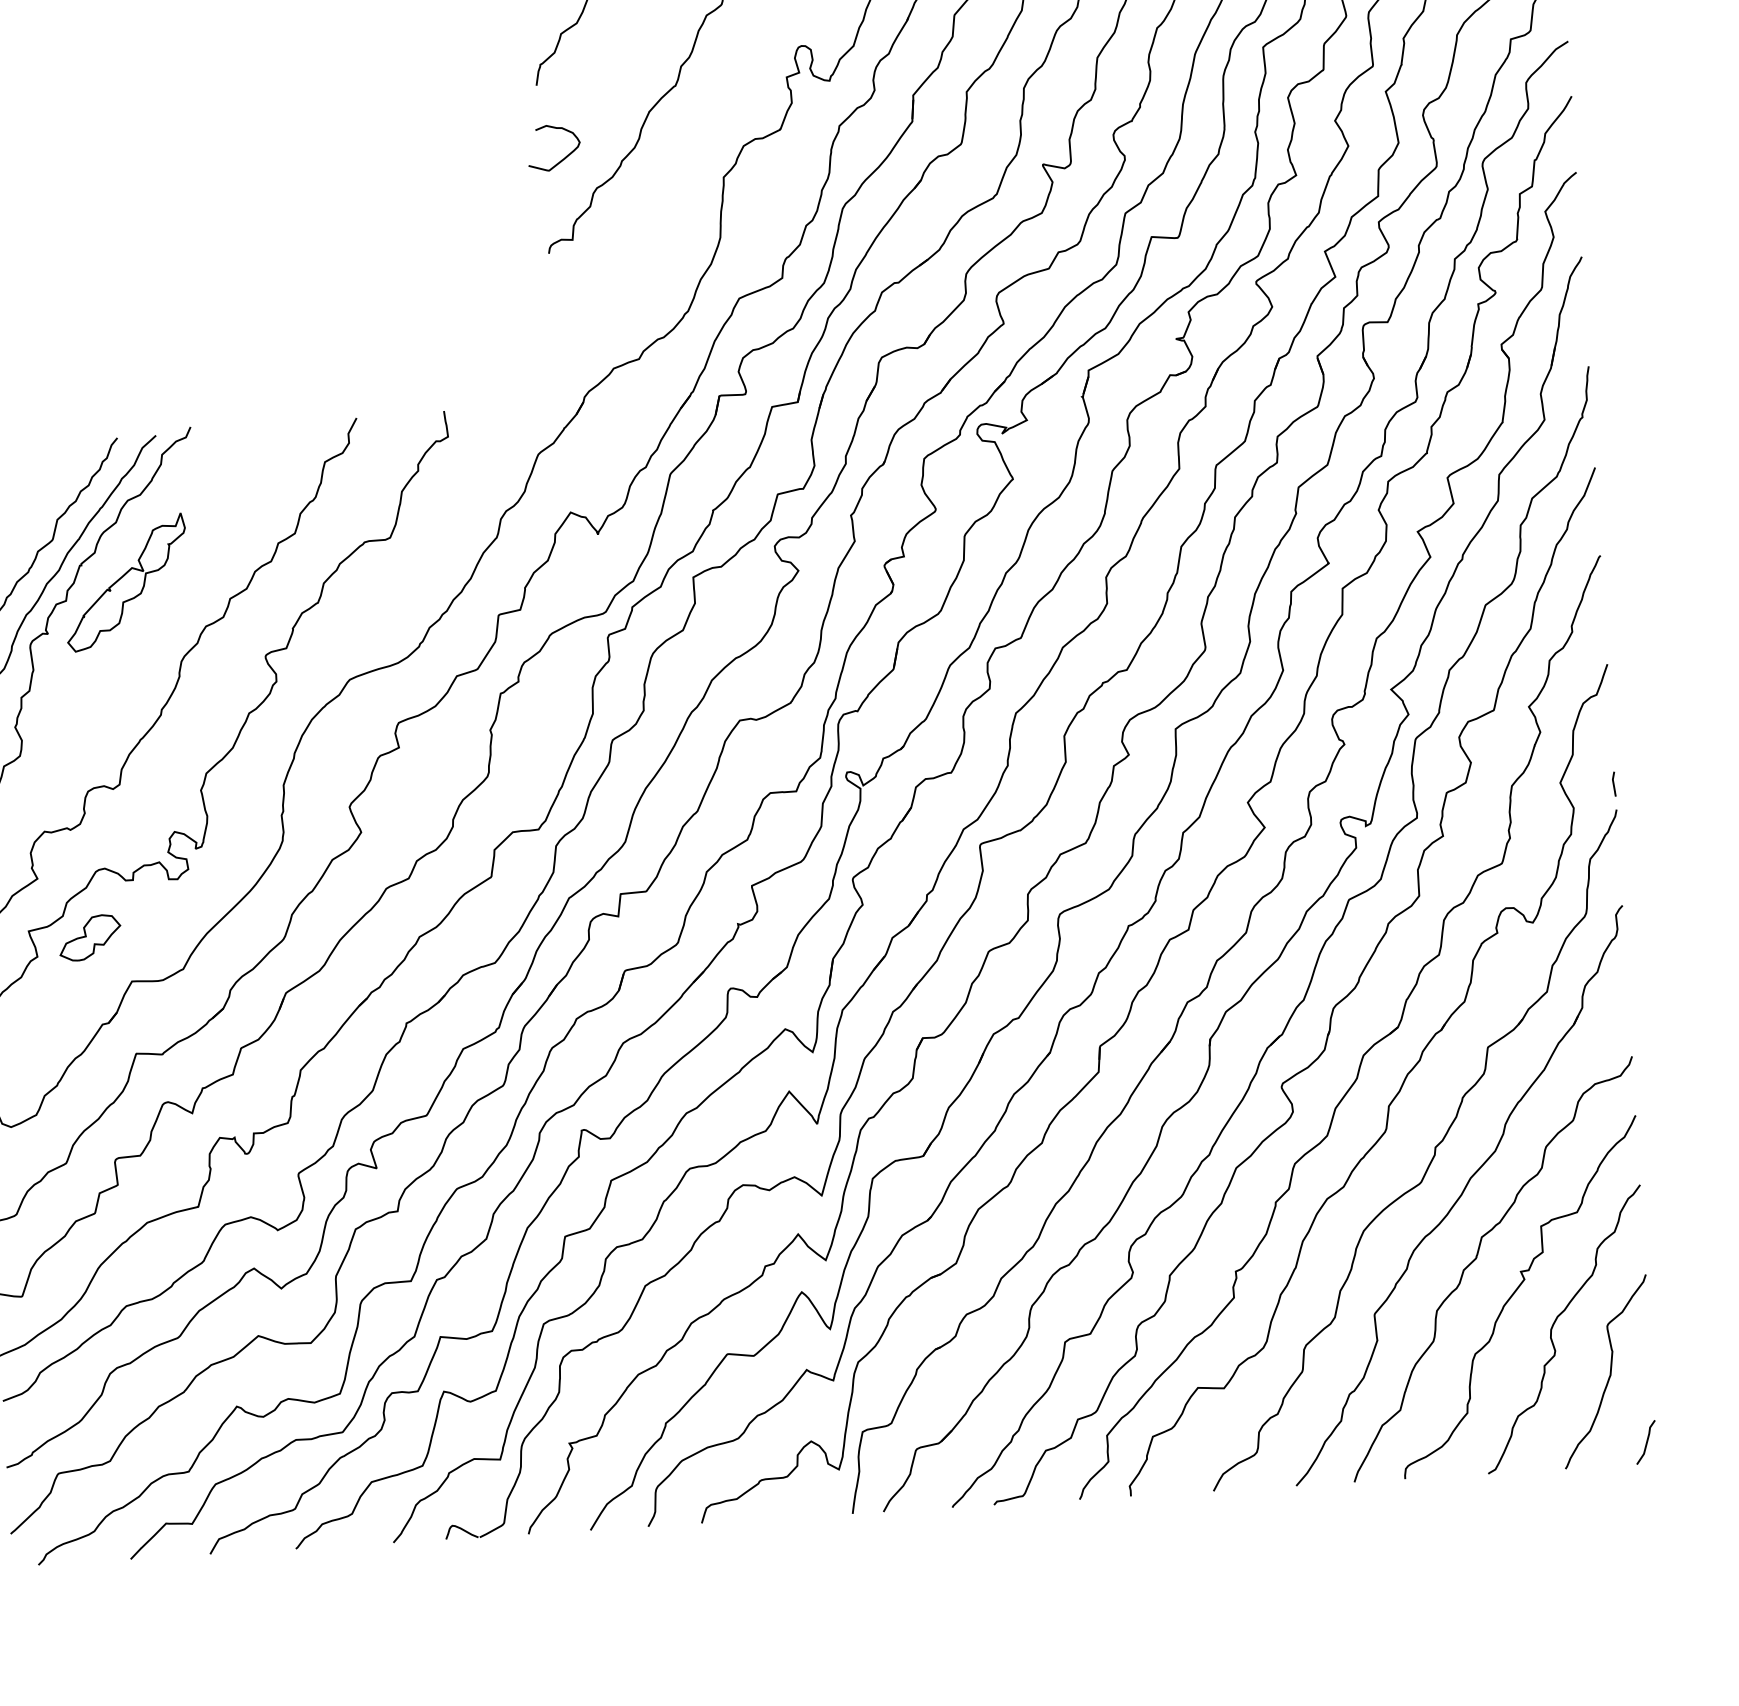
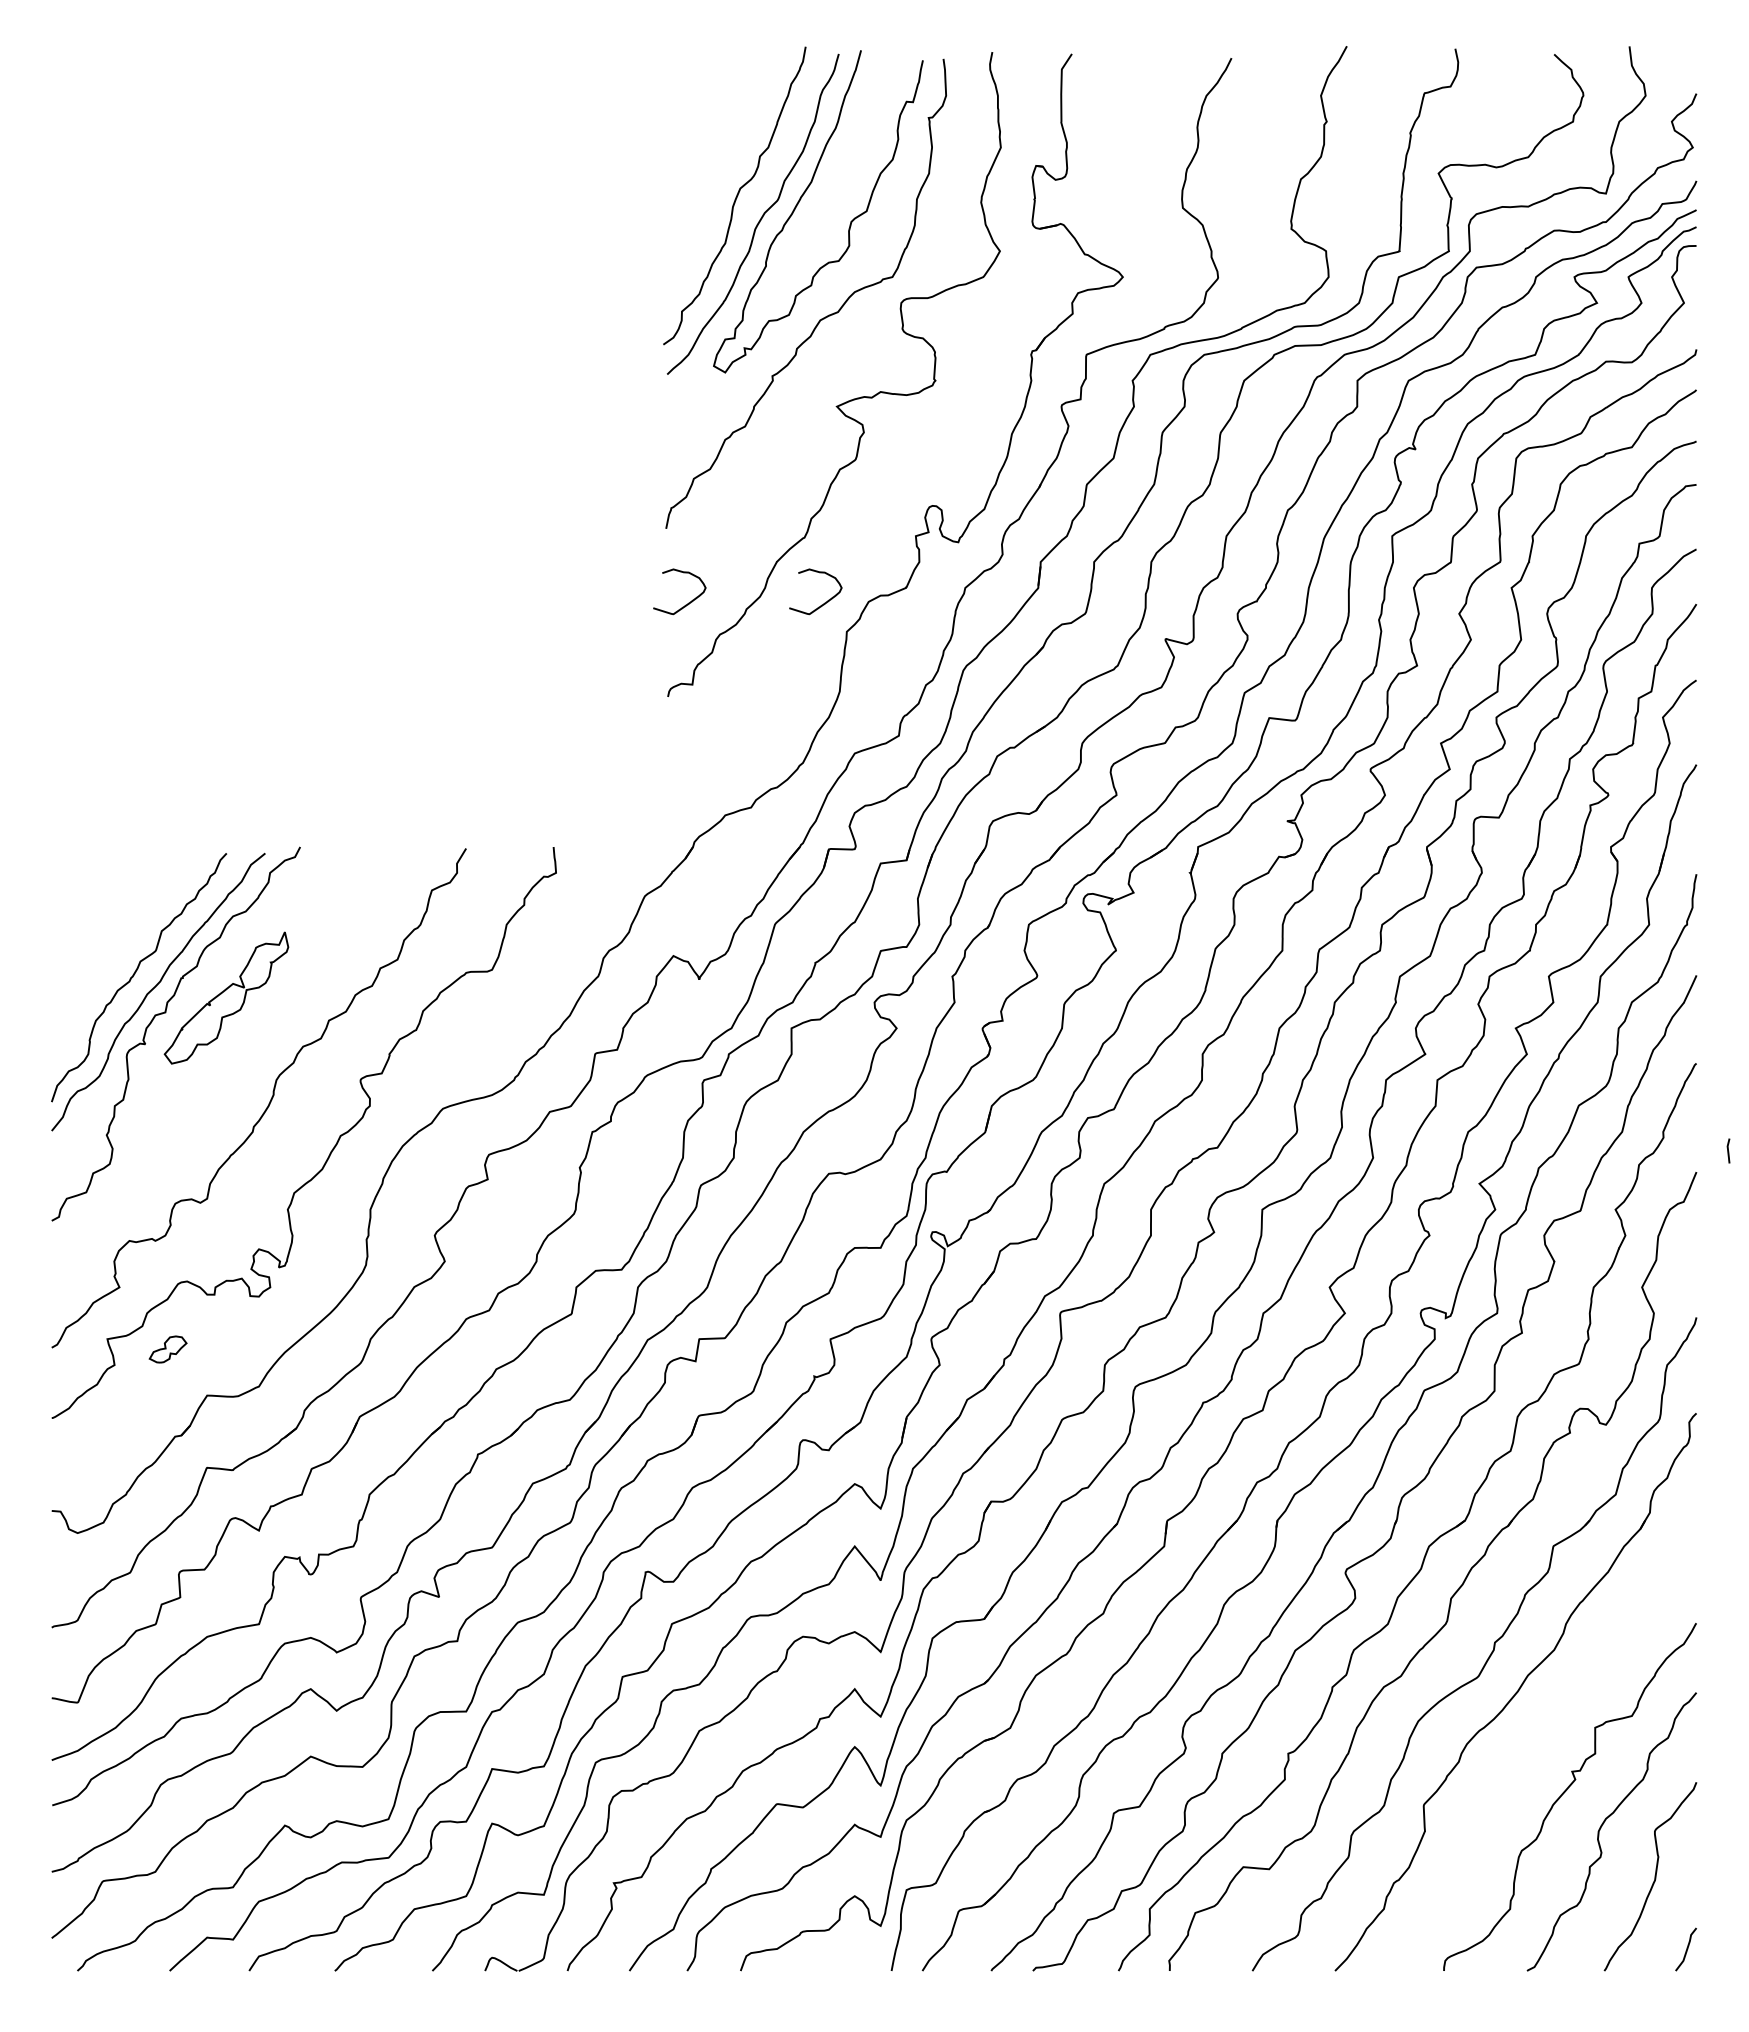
curve: (699, 149) -> (824, 602), added
line: (1613, 783) -> (1728, 1150), moved
part: (89, 937) -> (167, 1349), size x0.6
curve: (1477, 1258) -> (1529, 1755), removed

